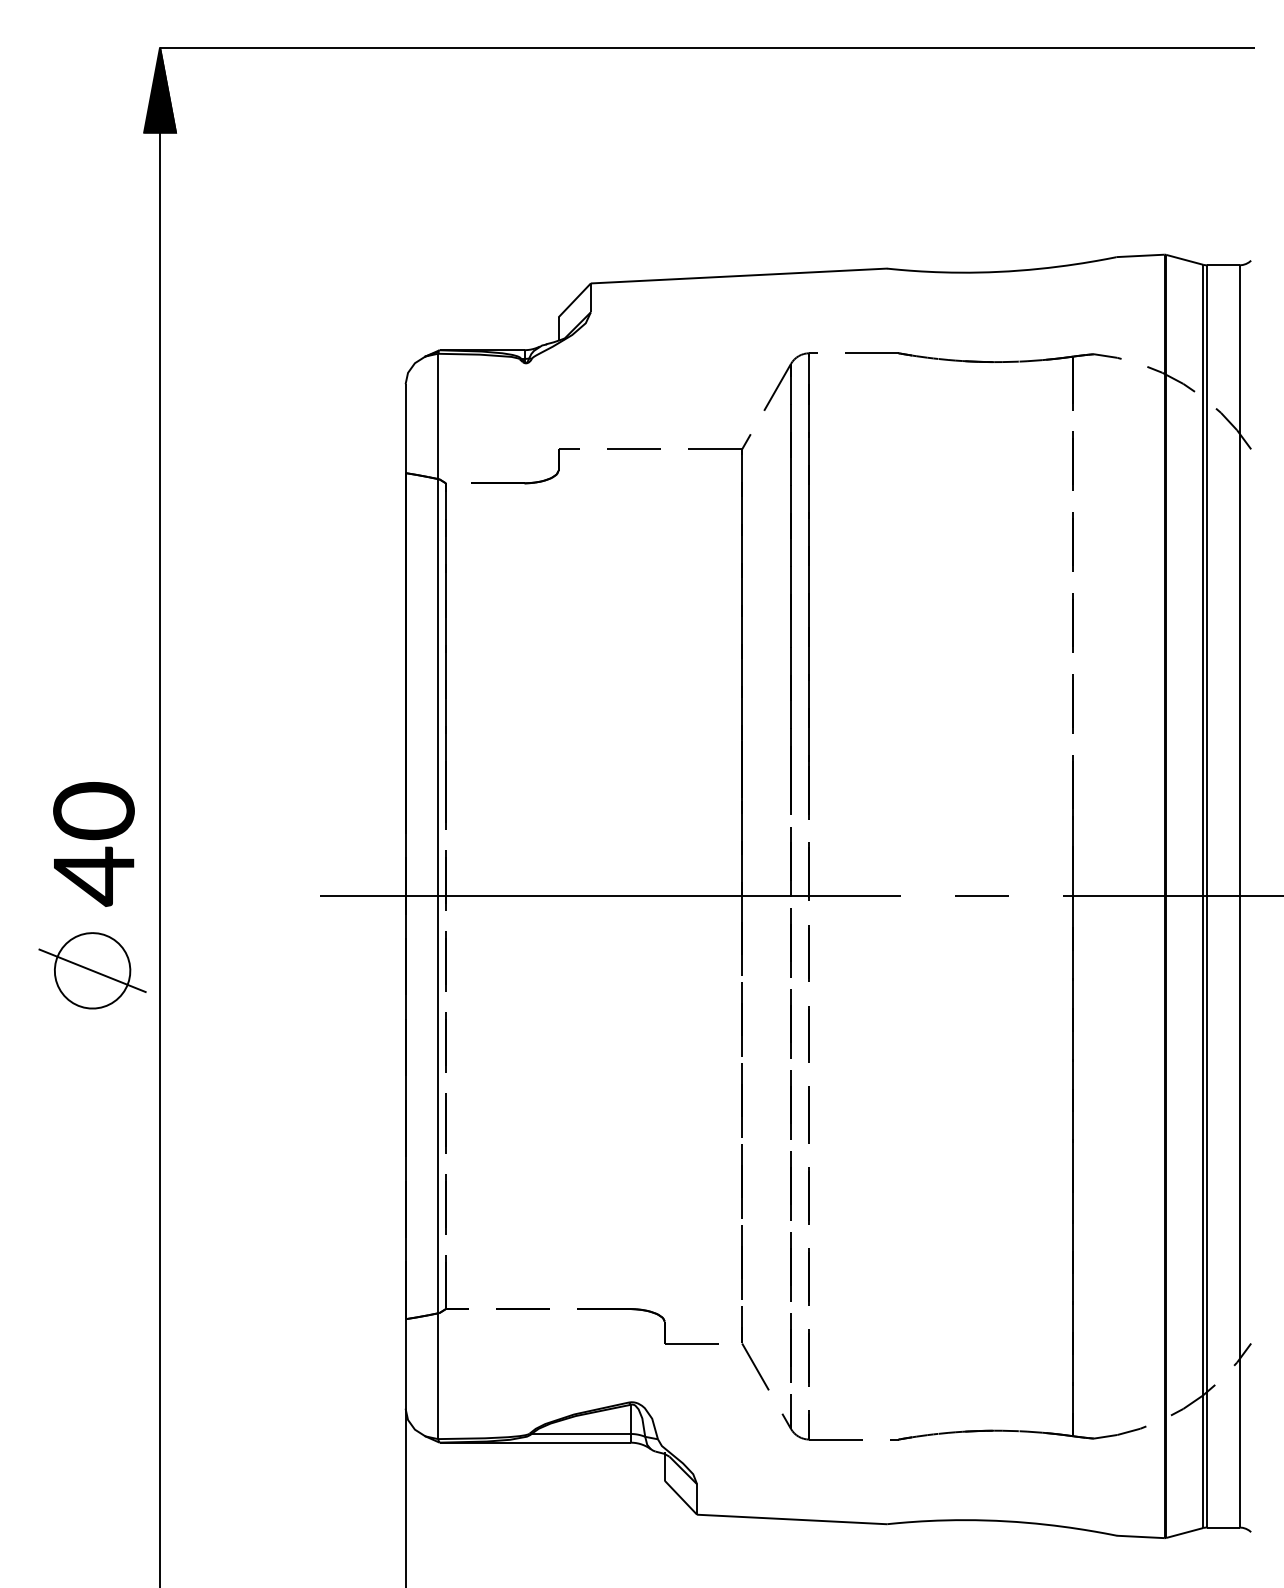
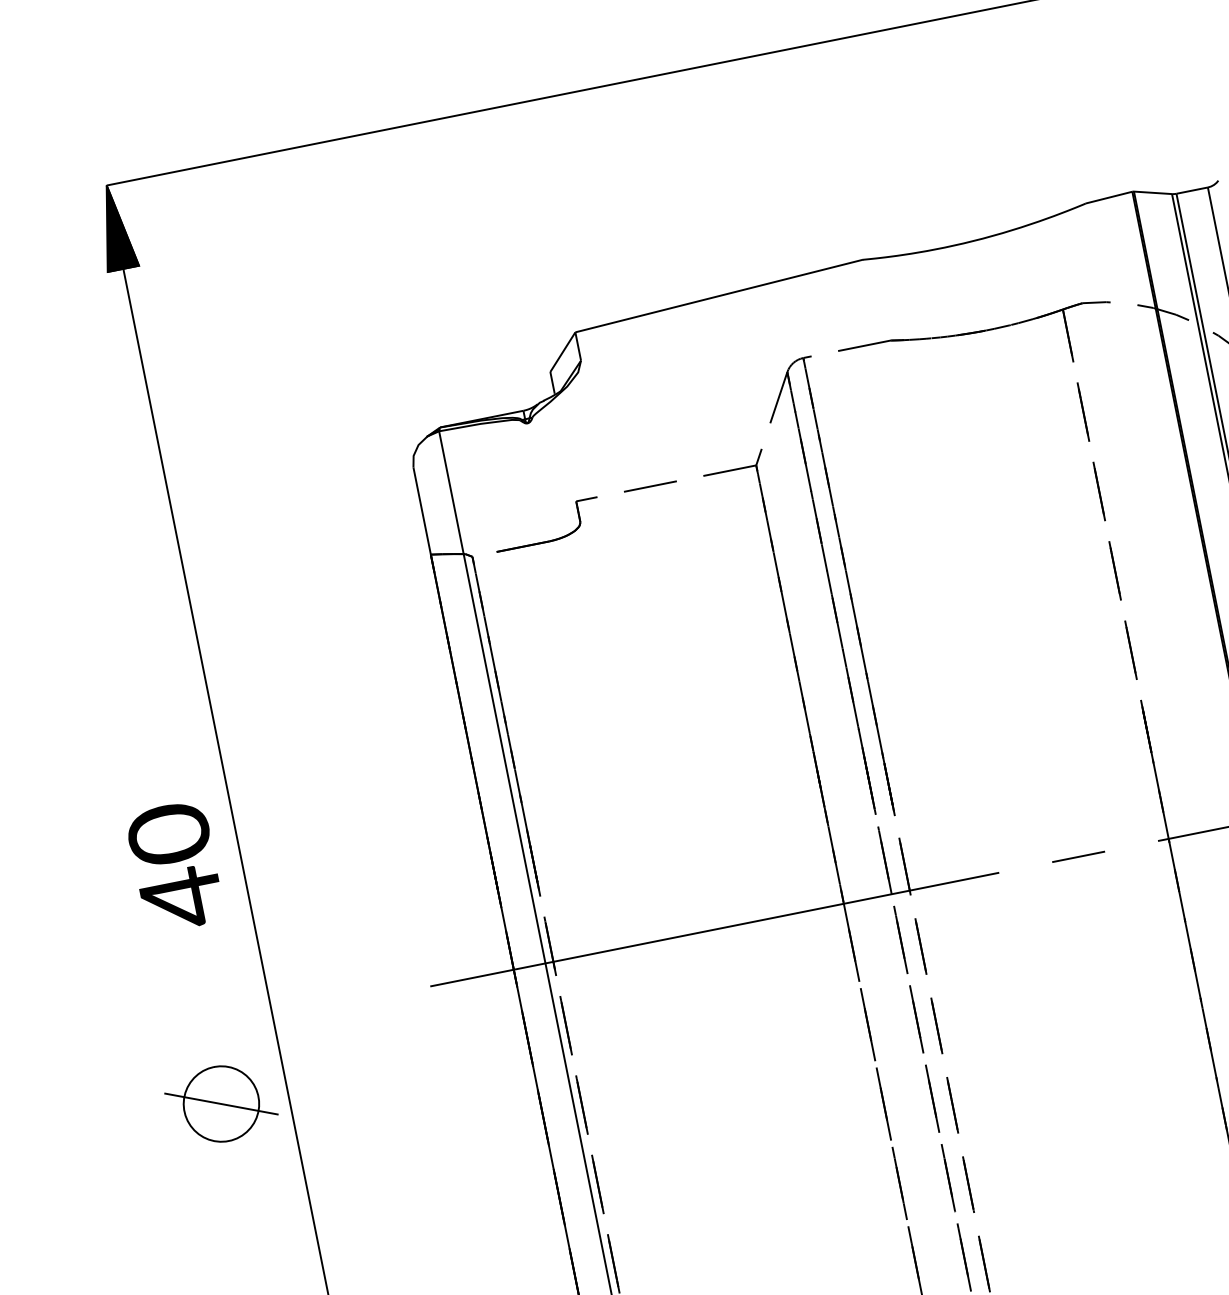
text: (93, 844) -> (175, 867), moved

